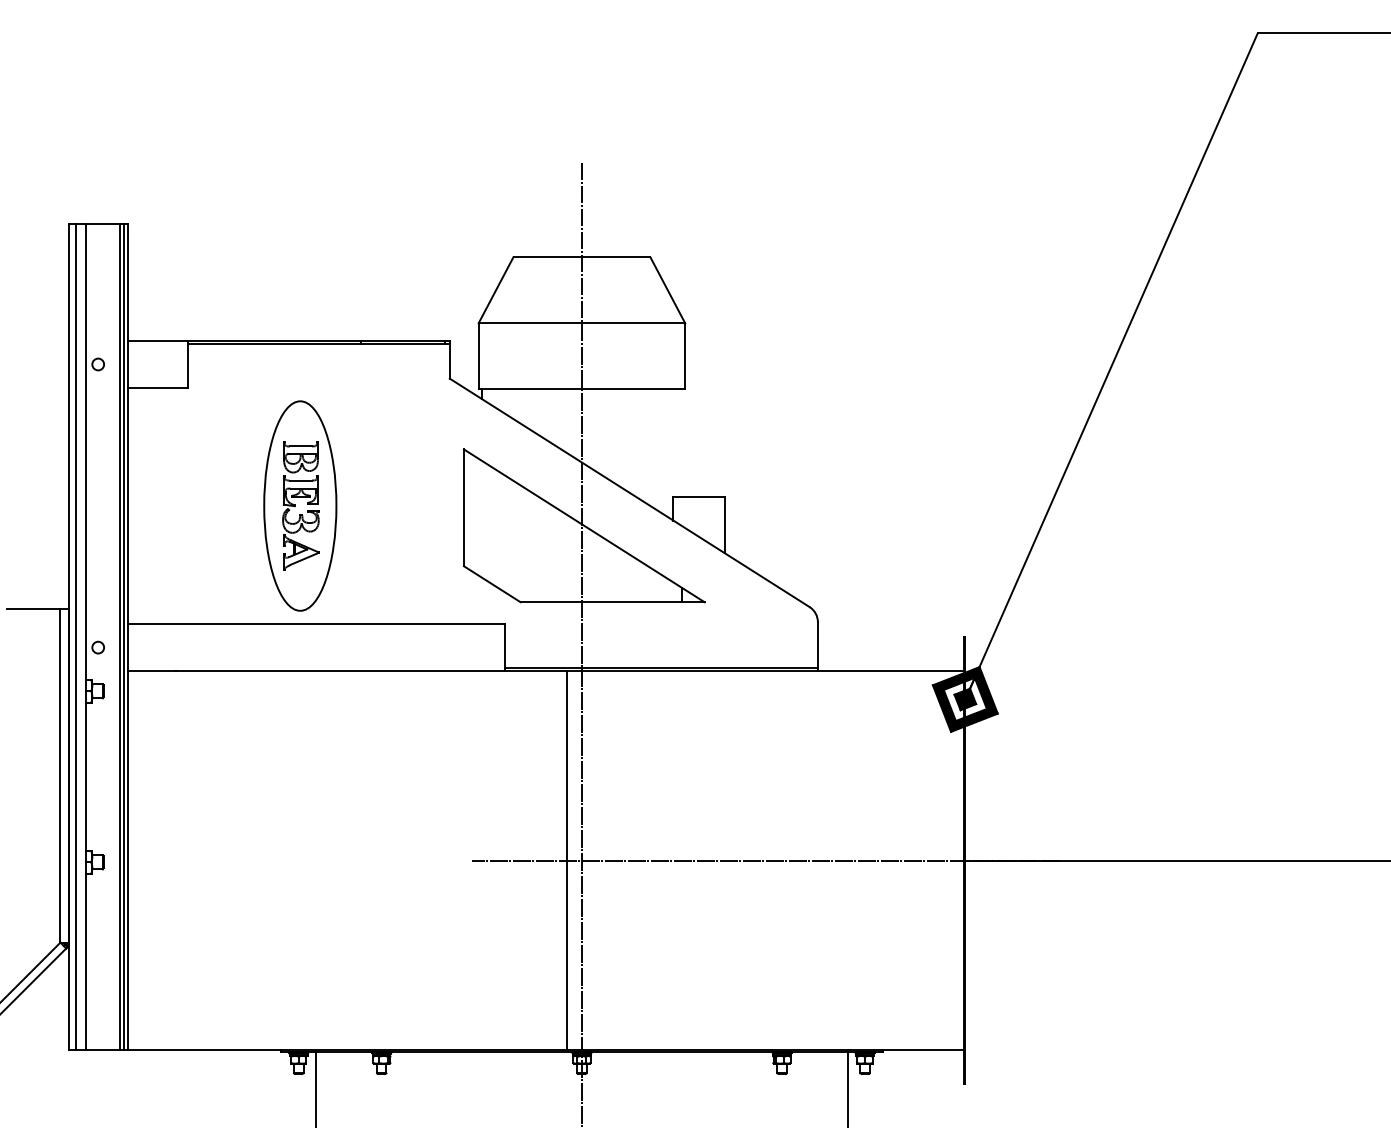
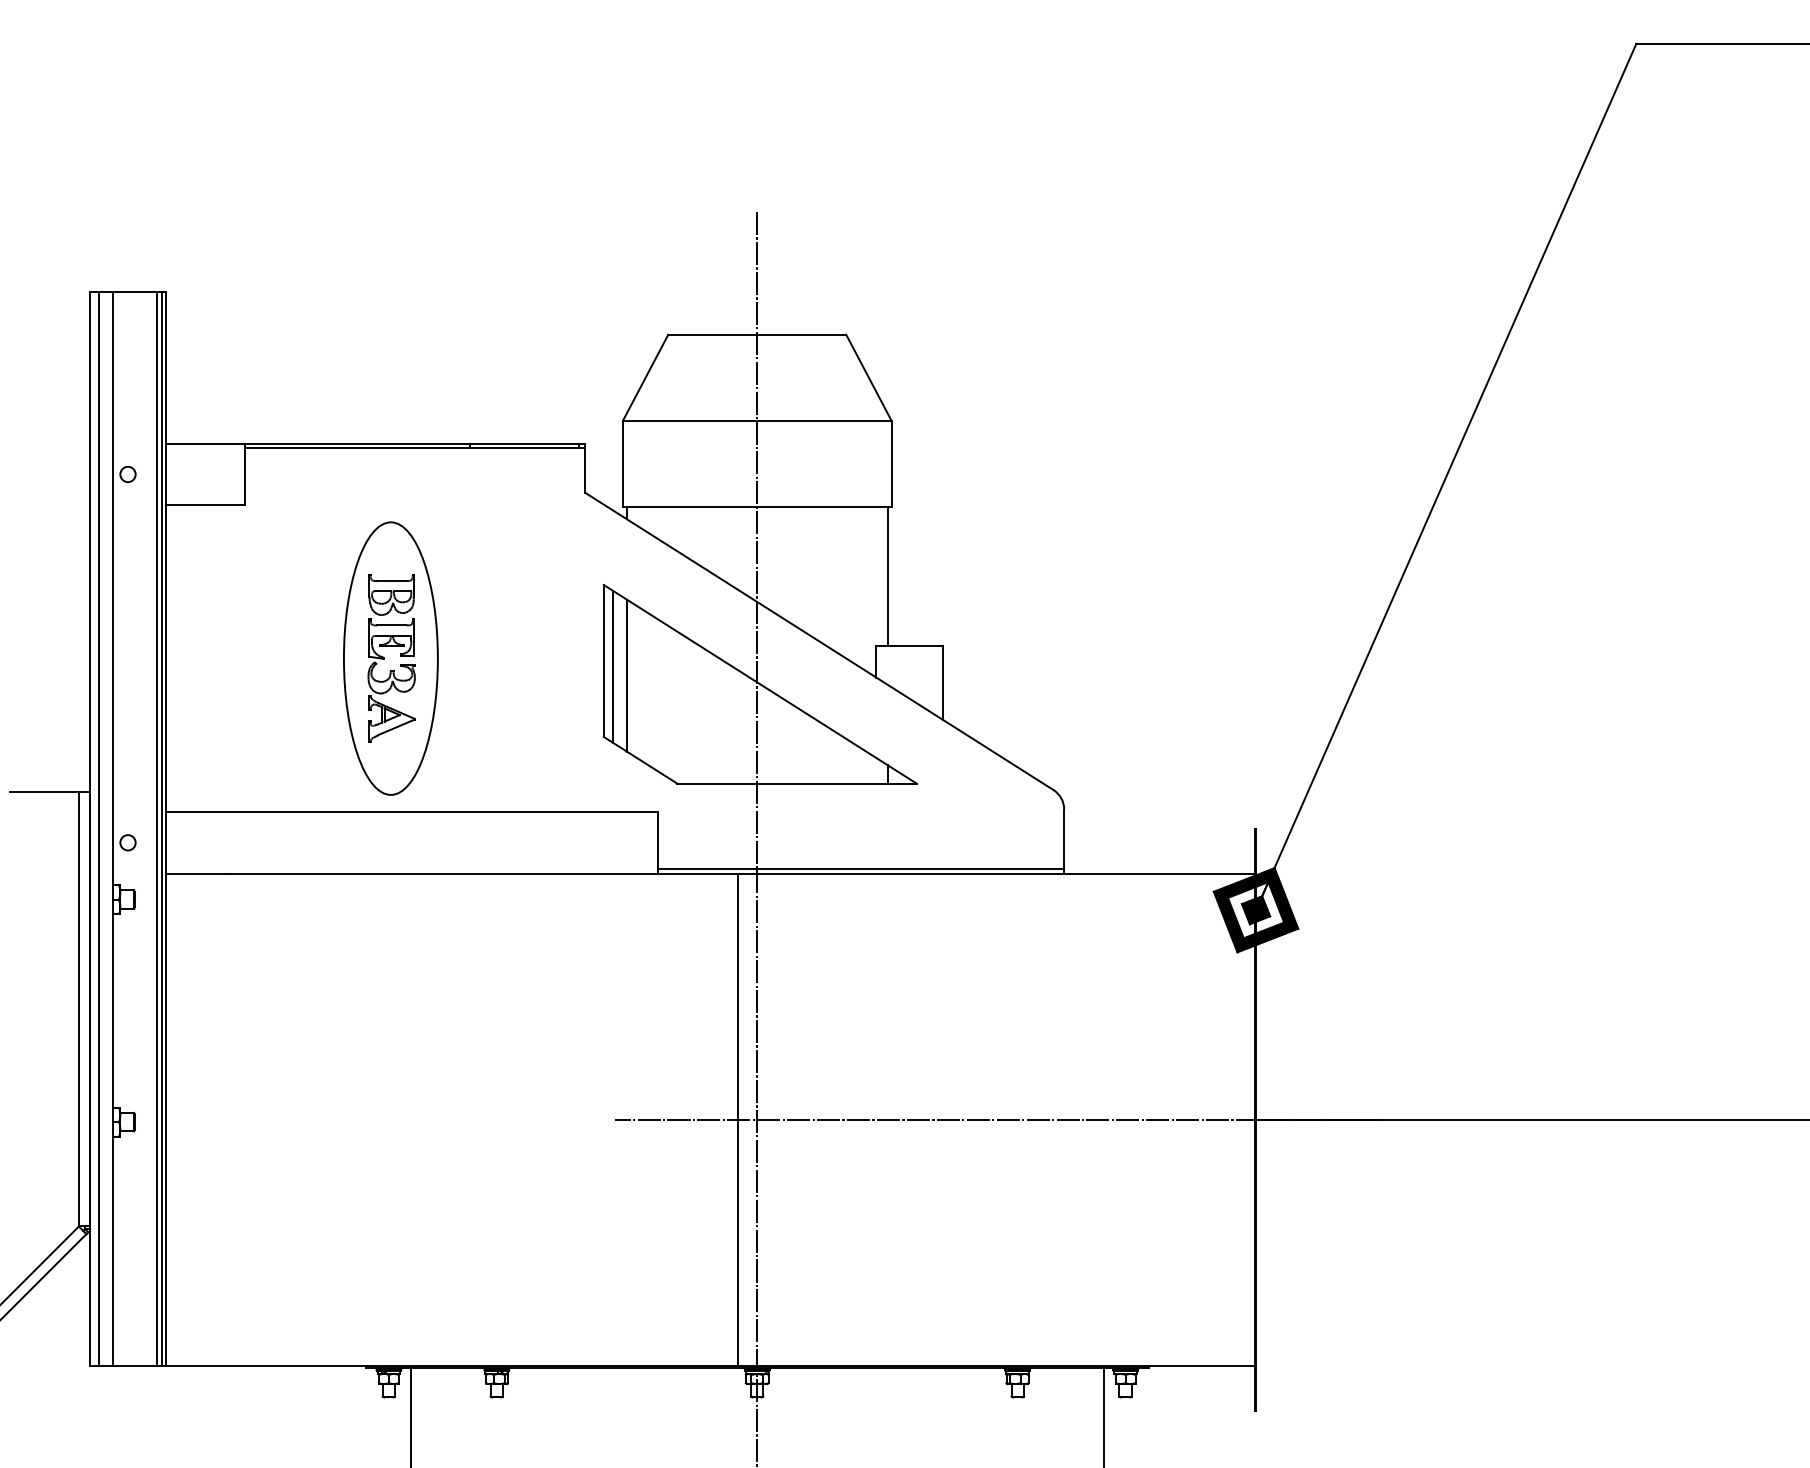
line: (682, 442) -> (887, 576), added
line: (471, 512) -> (613, 666), added
line: (481, 519) -> (626, 675), added

